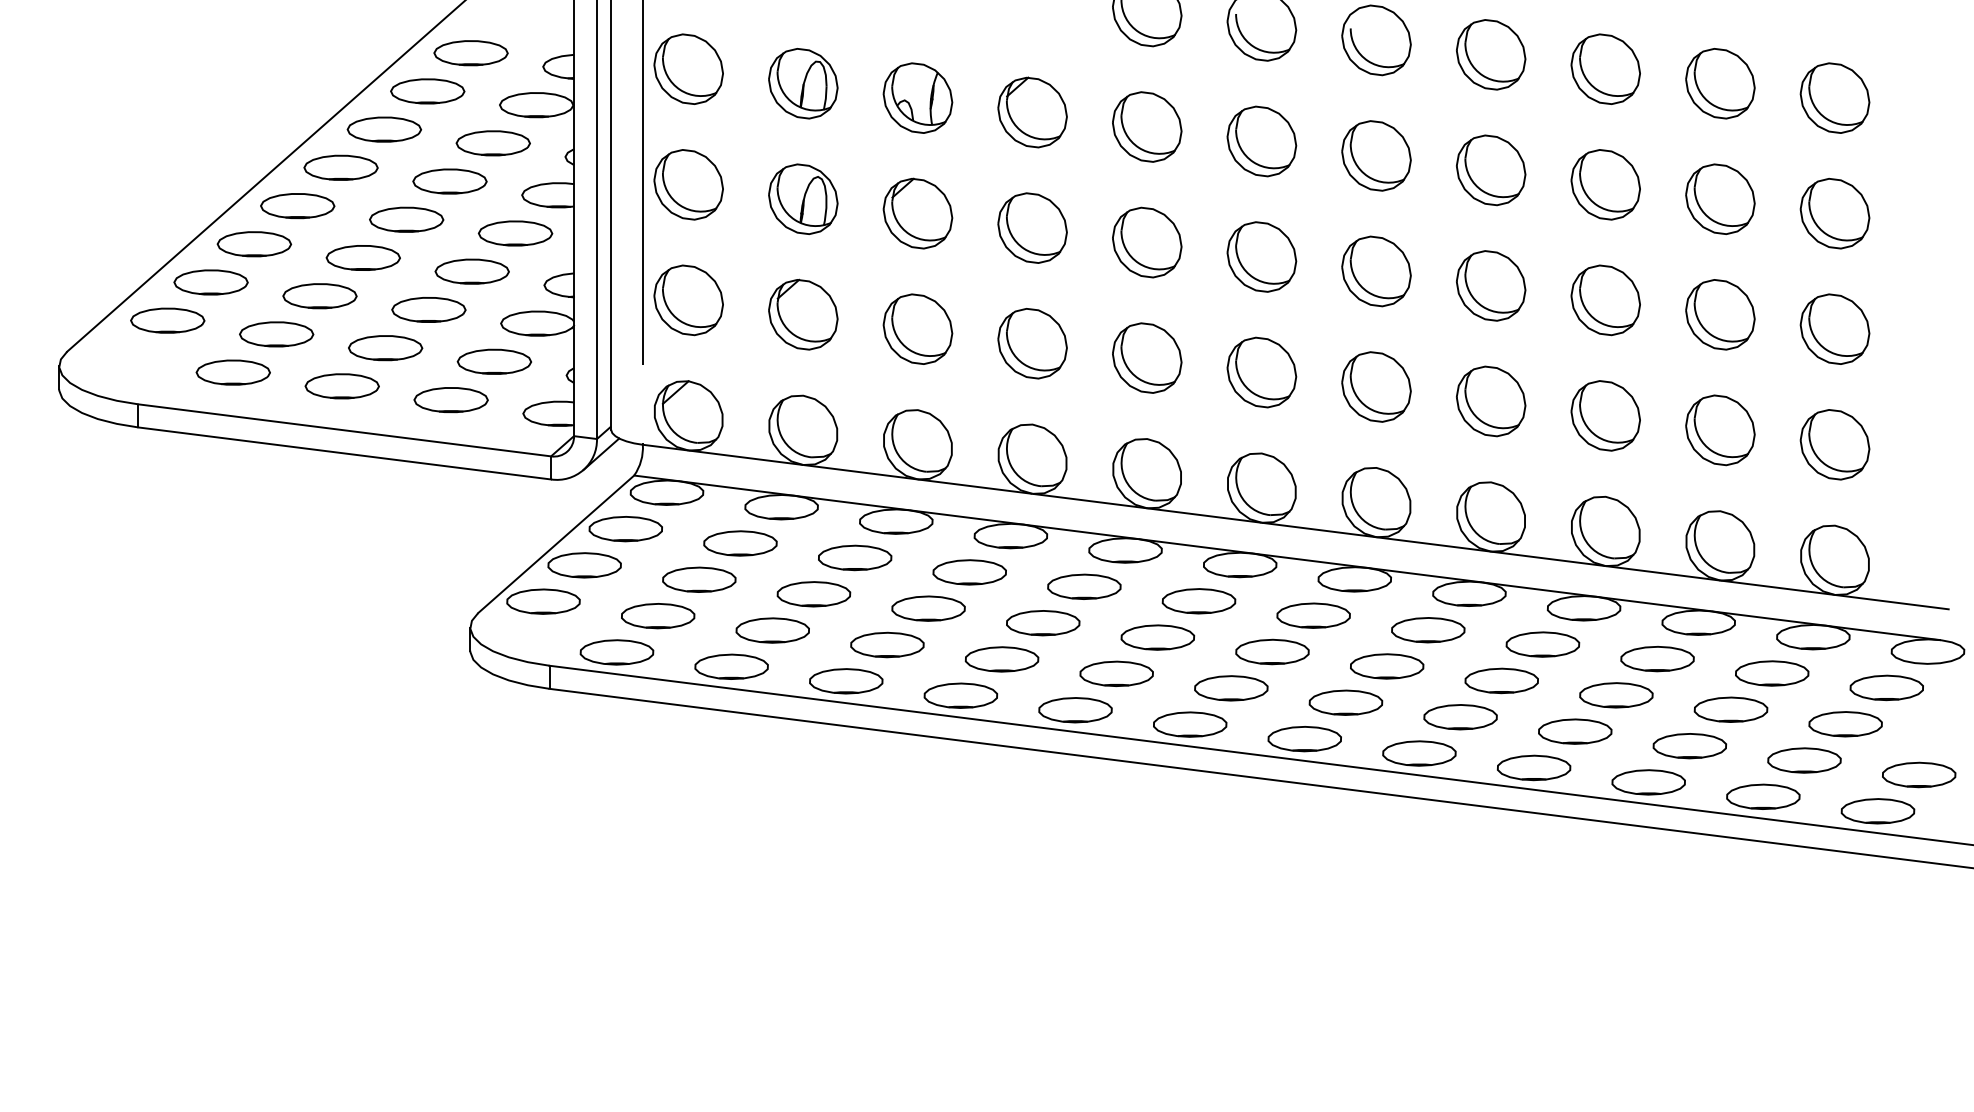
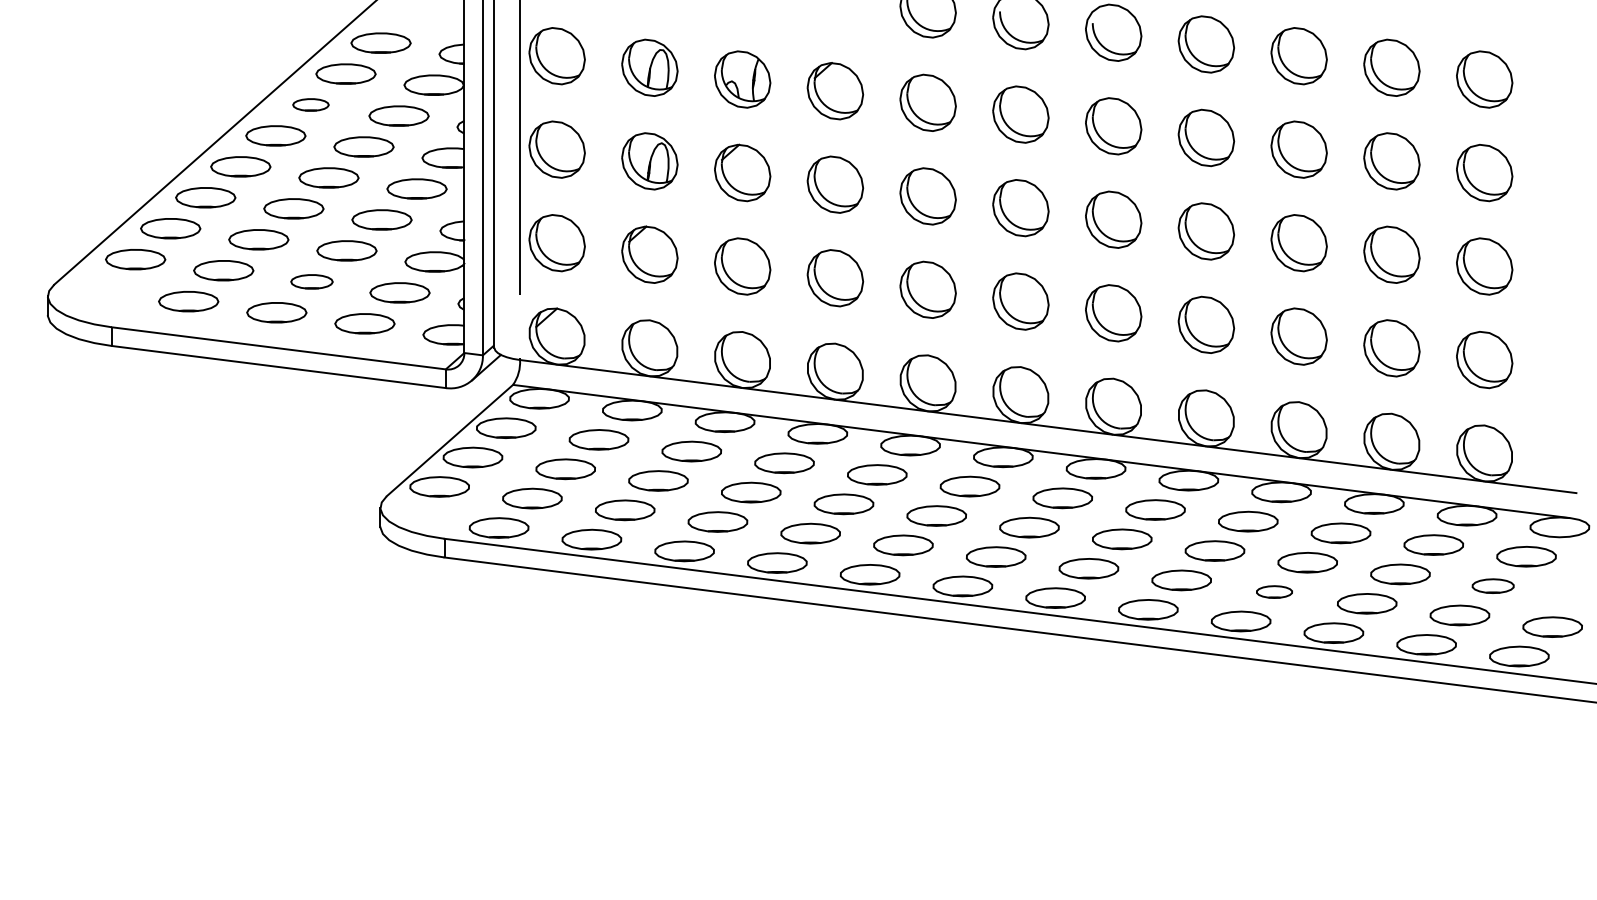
part: (384, 129) -> (311, 104), size x0.6
part: (385, 348) -> (311, 282), size x0.7
part: (1845, 724) -> (1493, 586), size x0.7
part: (1575, 731) -> (1274, 591), size x0.6

